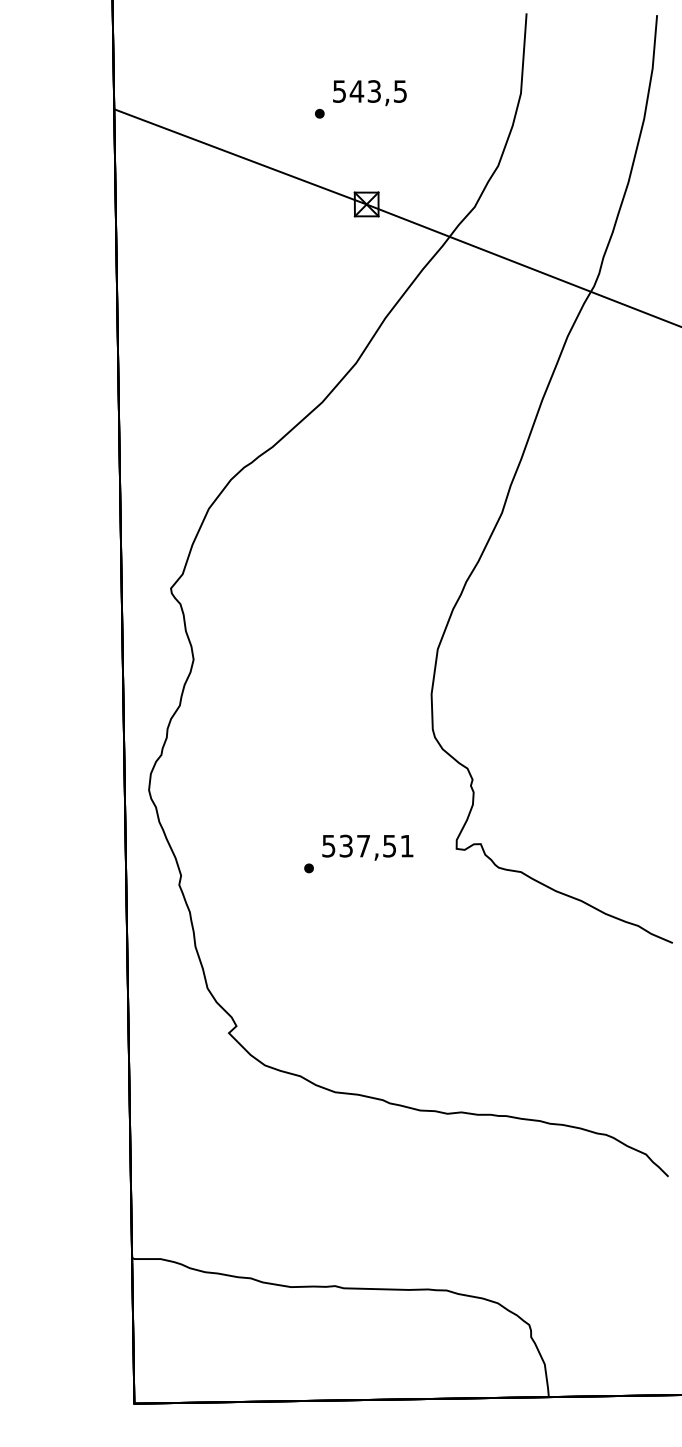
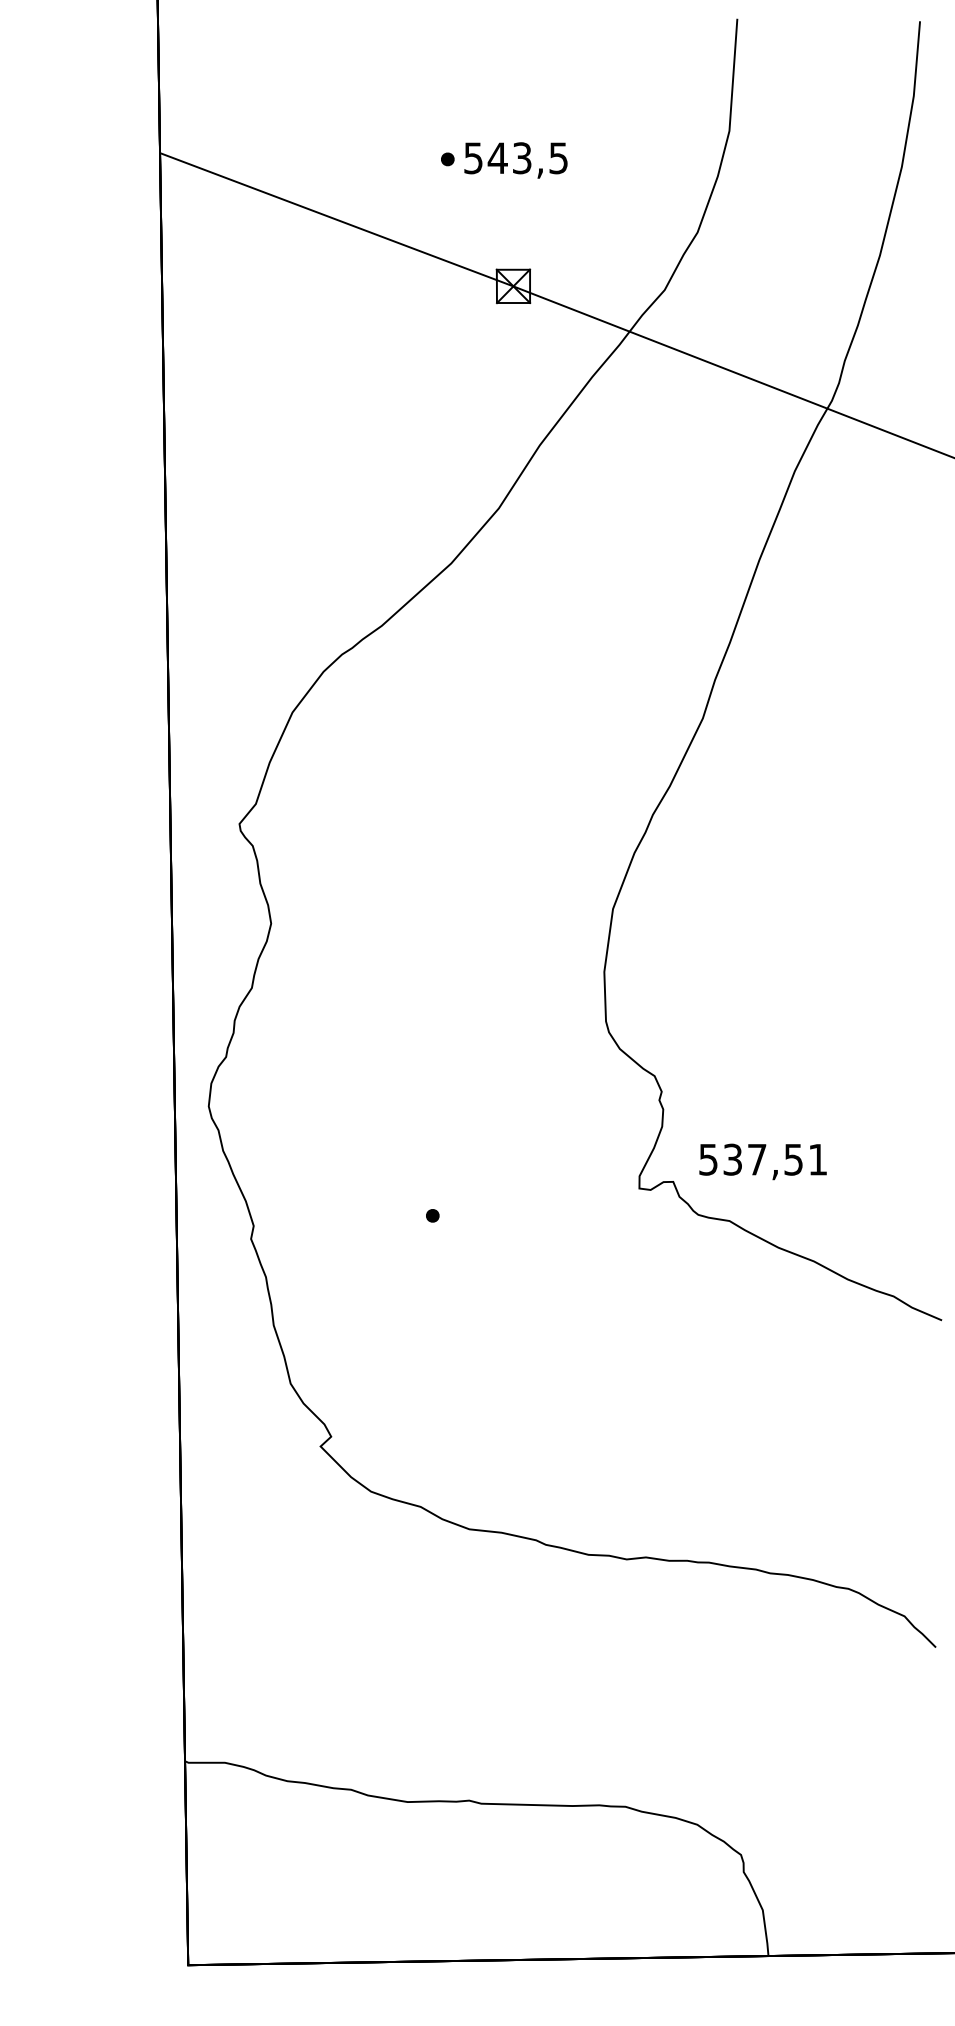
text: (369, 93) -> (515, 160), moved
text: (367, 847) -> (762, 1161), moved

